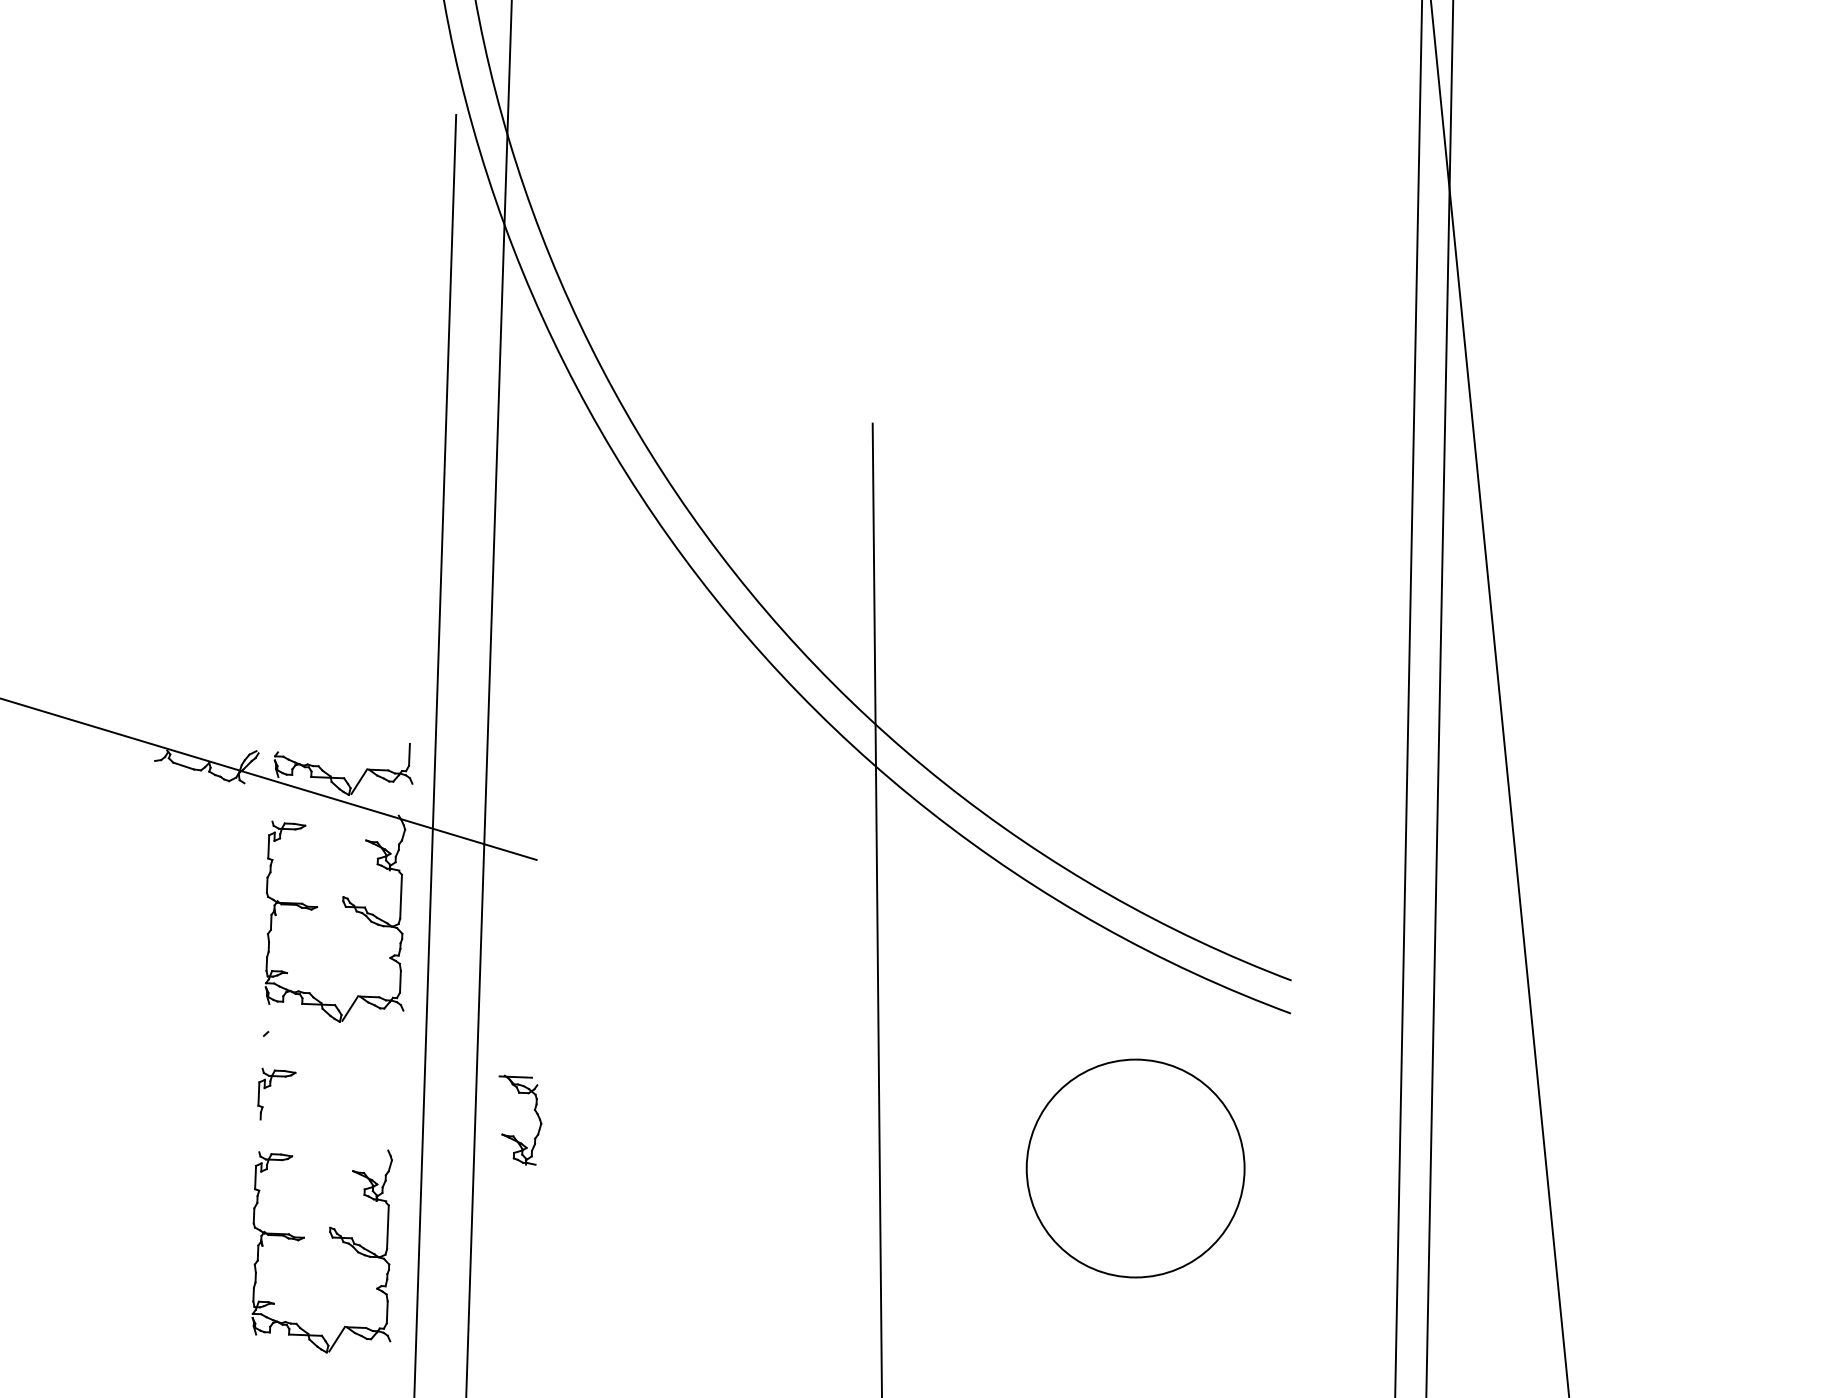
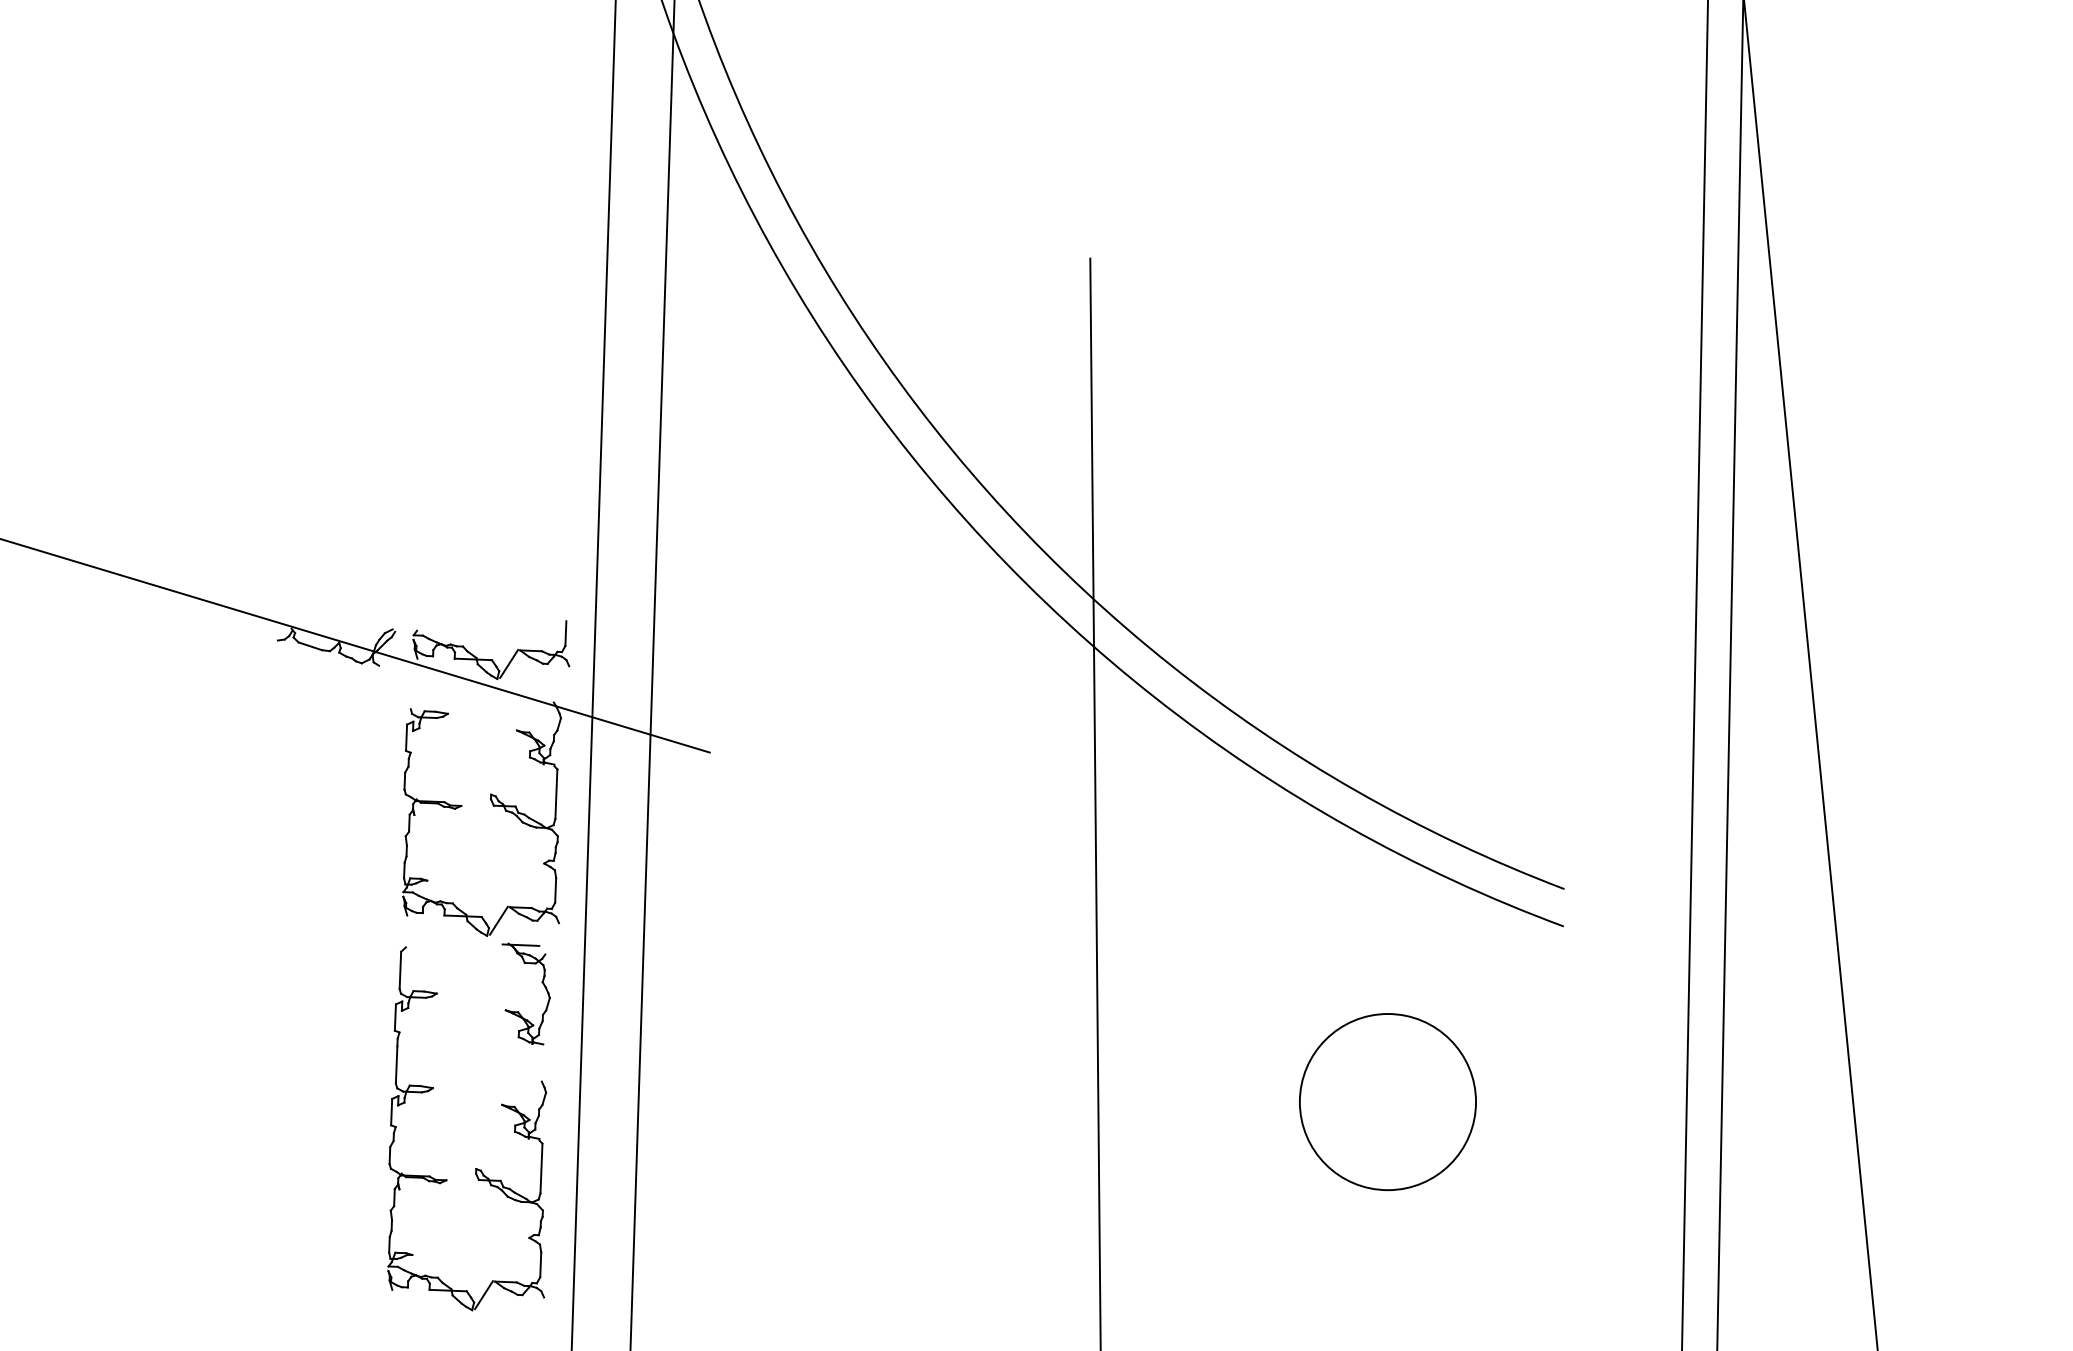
line: (262, 1051) -> (399, 969), added
part: (534, 1111) -> (542, 984), moved
line: (259, 1135) -> (396, 1064), added
circle: (1135, 1168) -> (1387, 1101), size x0.71

